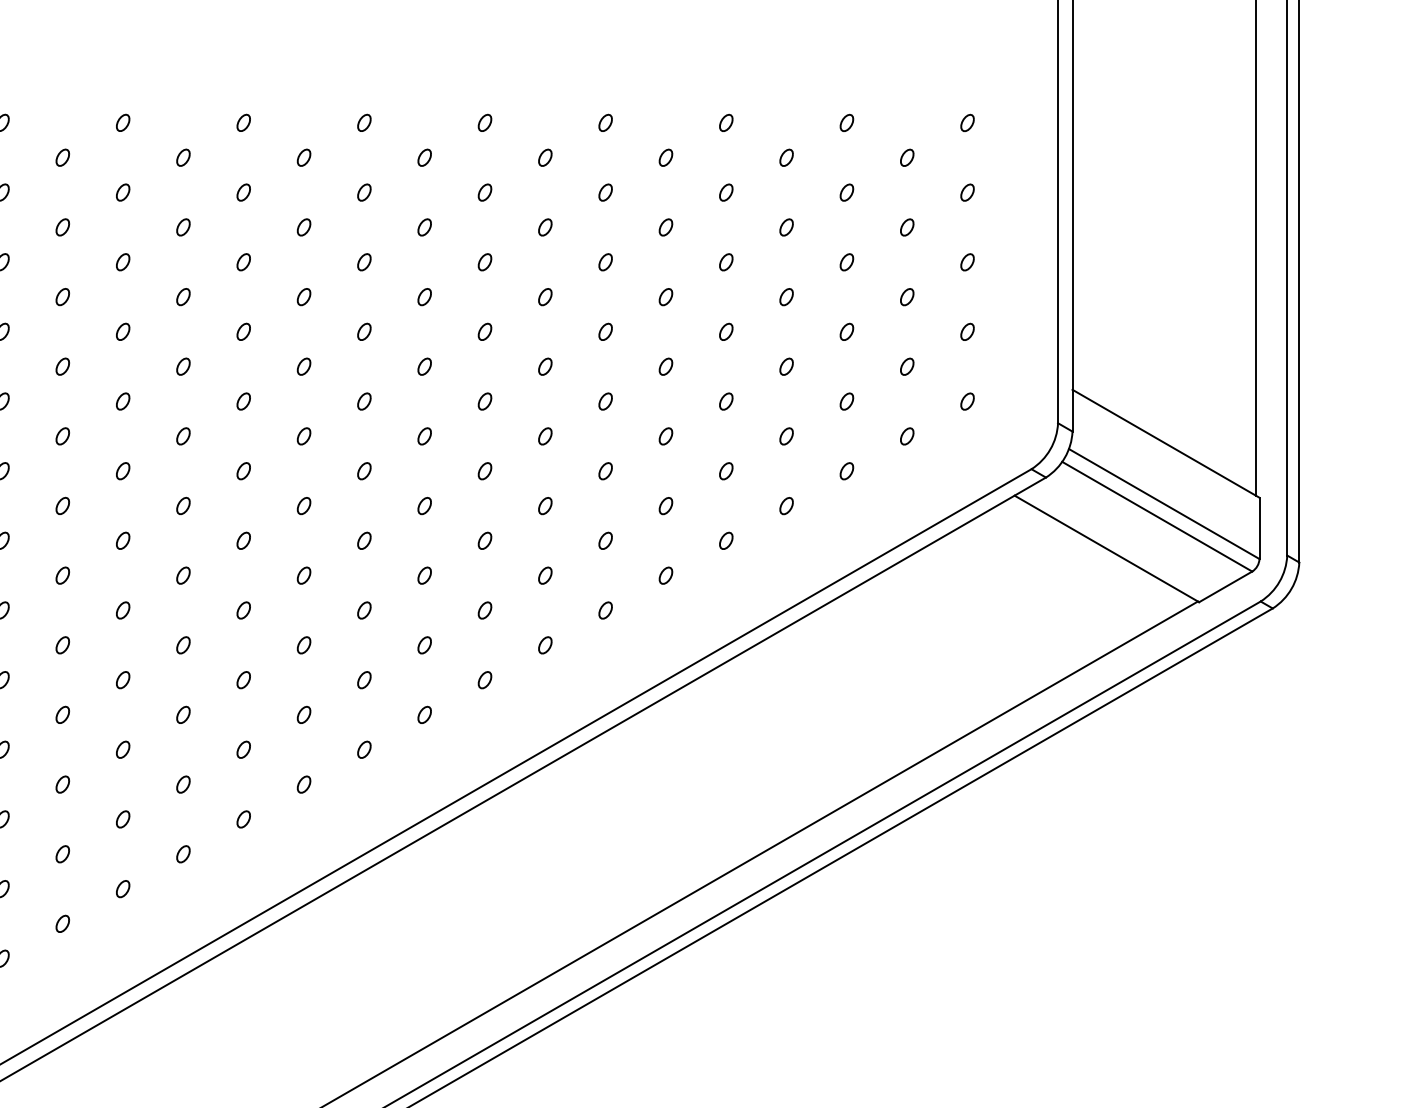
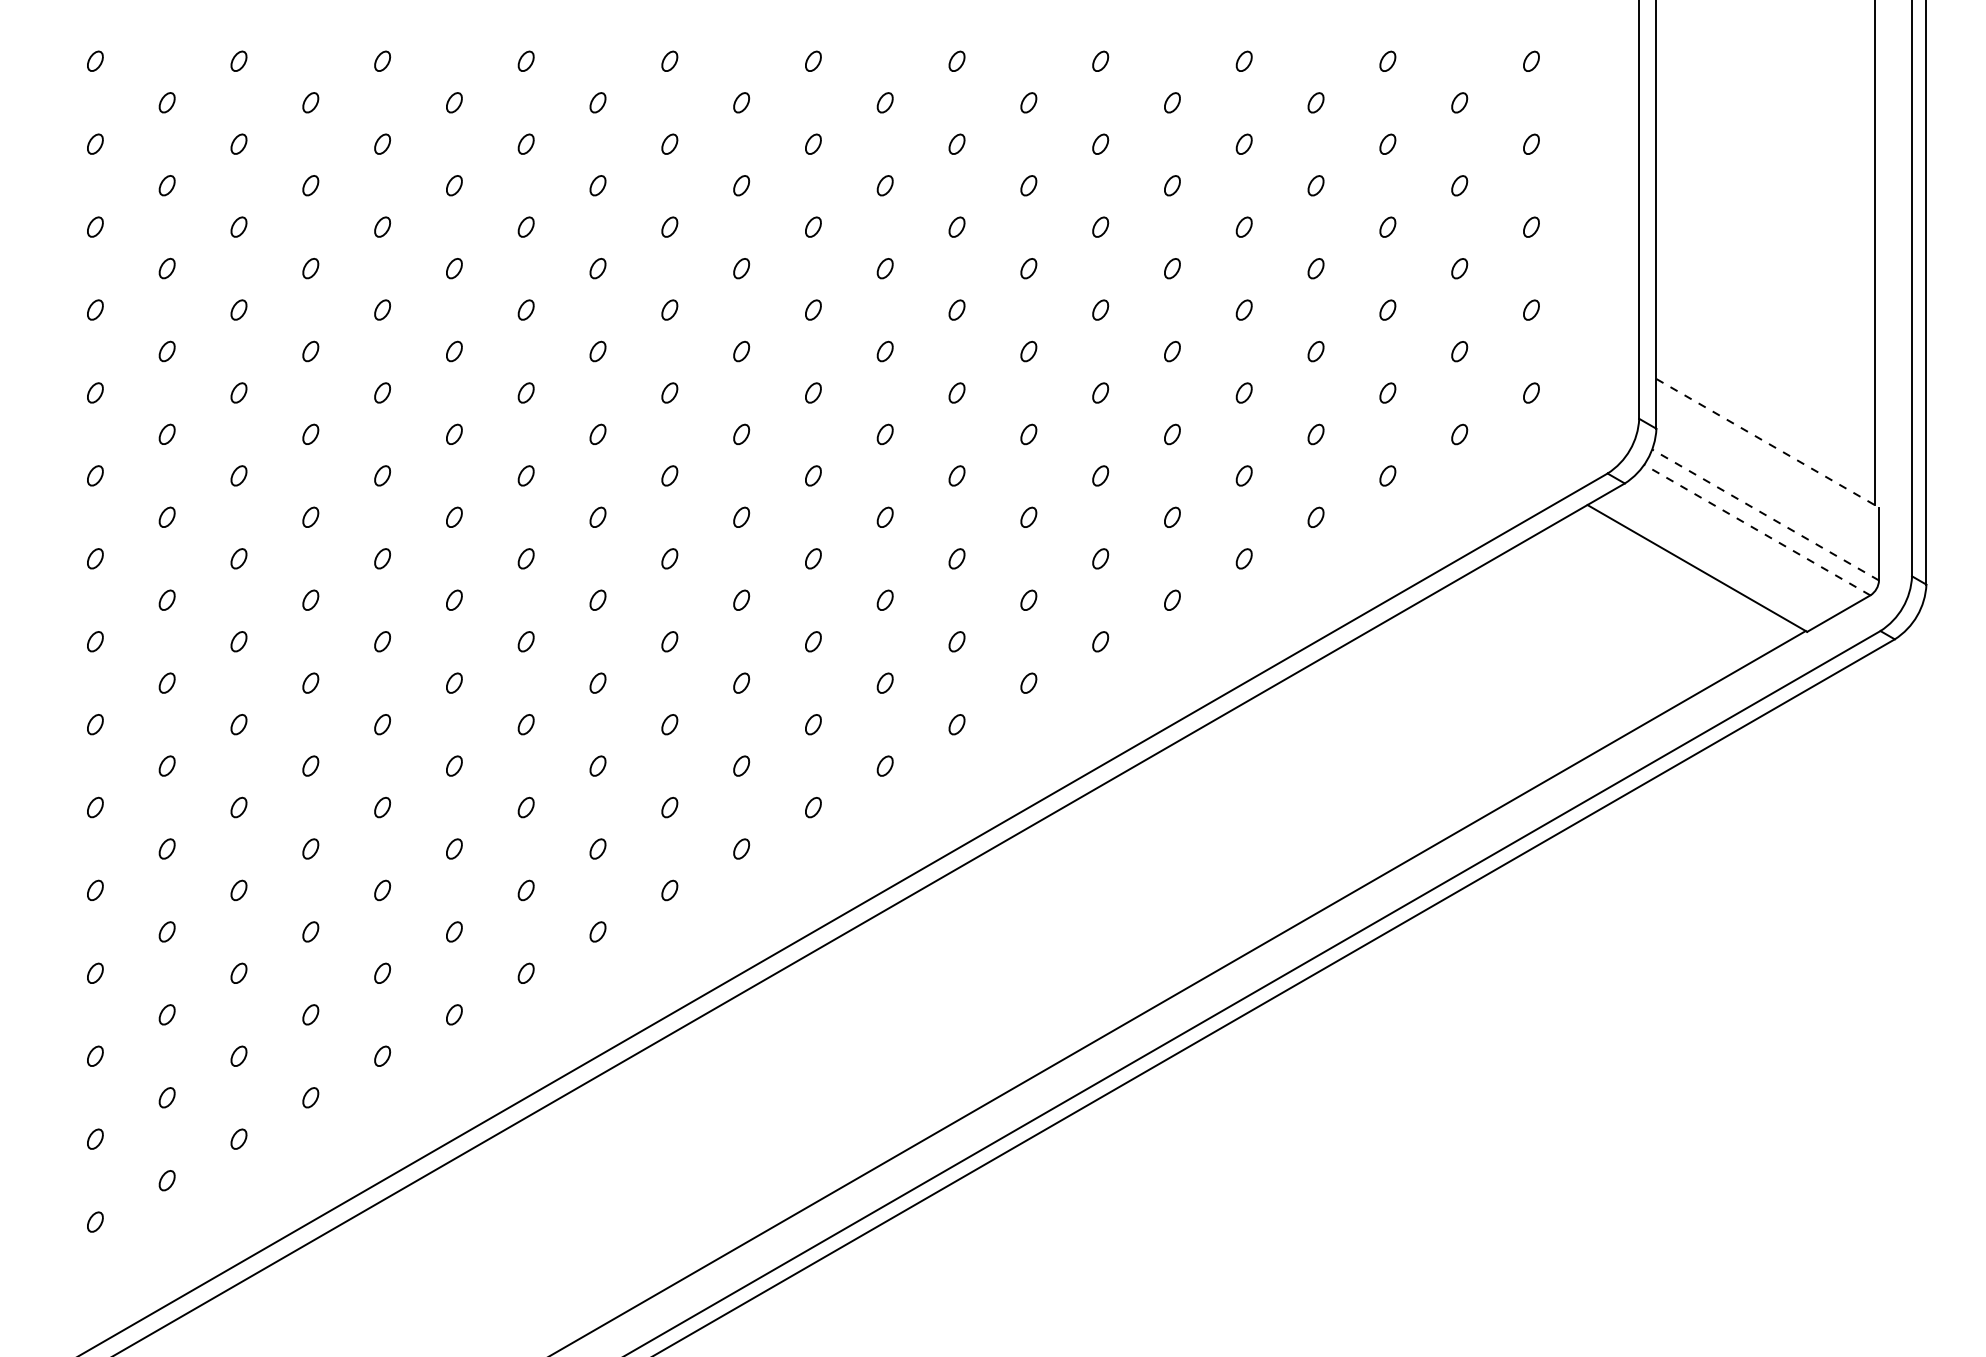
line: (1165, 443) -> (1767, 443), solid -> dashed
line: (1164, 504) -> (1765, 515), solid -> dashed
line: (1157, 517) -> (1757, 530), solid -> dashed

